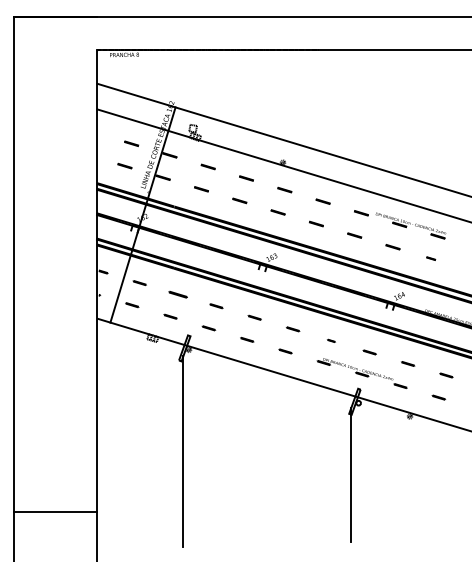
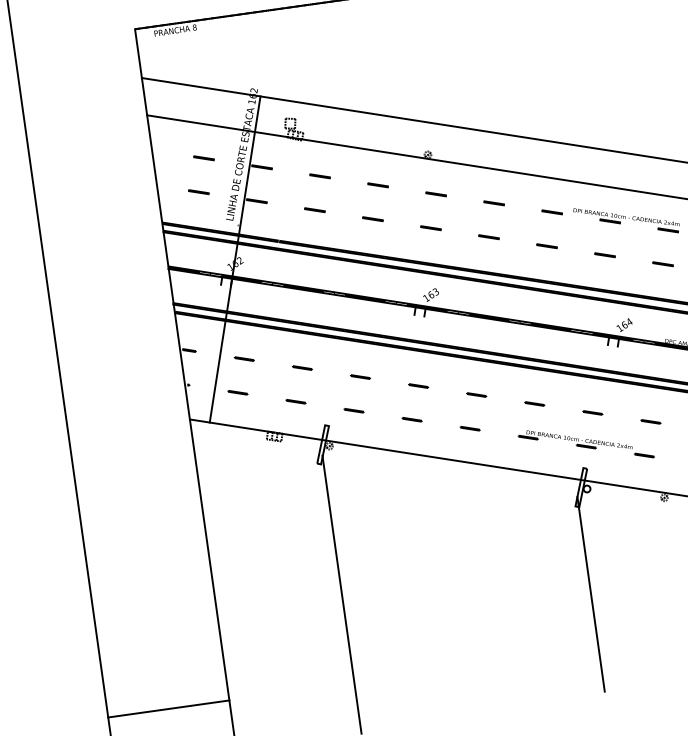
part: (430, 258) -> (661, 263), size x1.67
part: (177, 294) -> (301, 367), size x0.71
part: (331, 340) -> (534, 403), size x1.67

